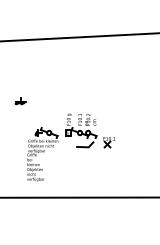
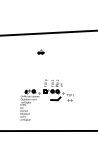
part: (19, 100) -> (40, 51), moved

